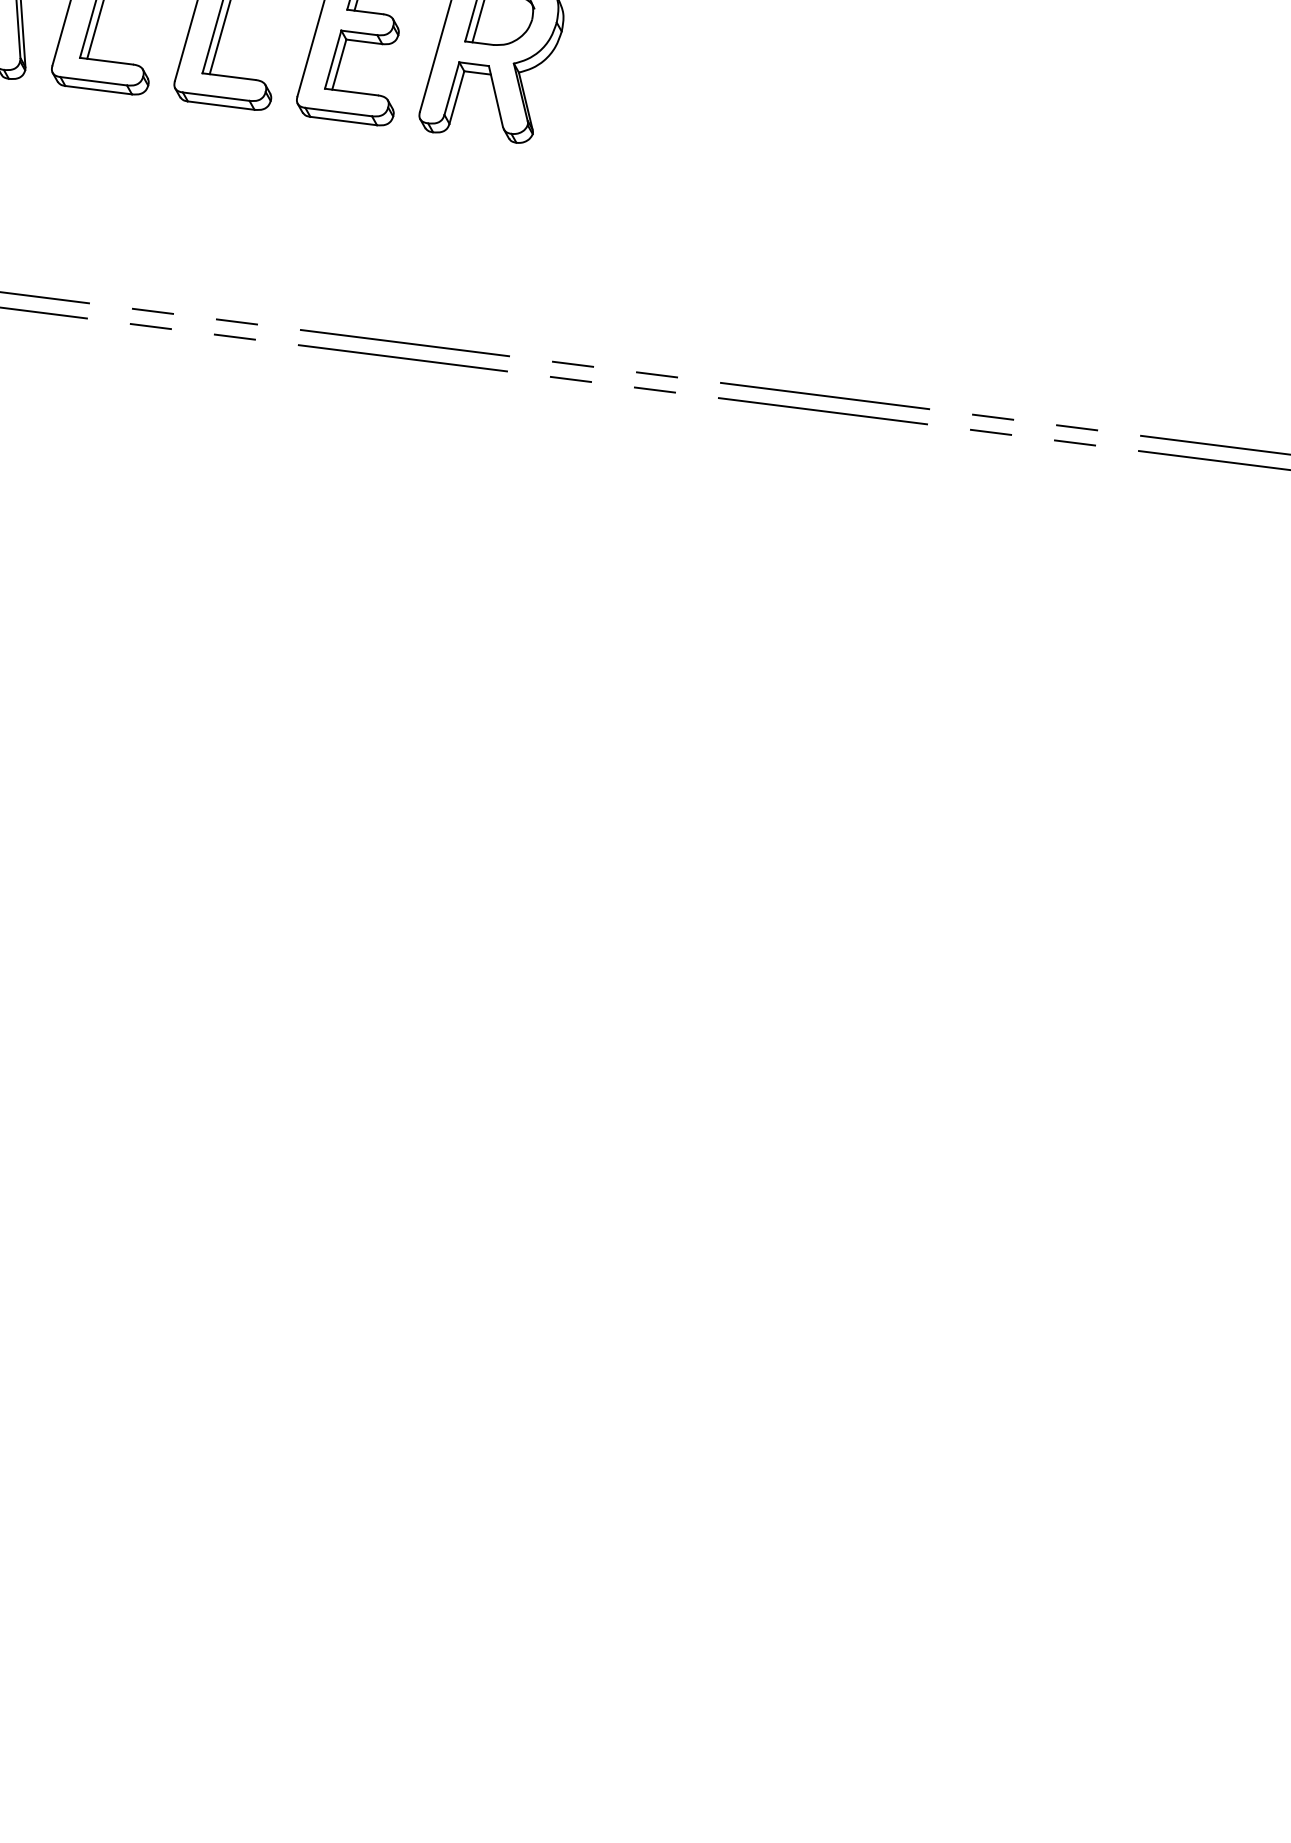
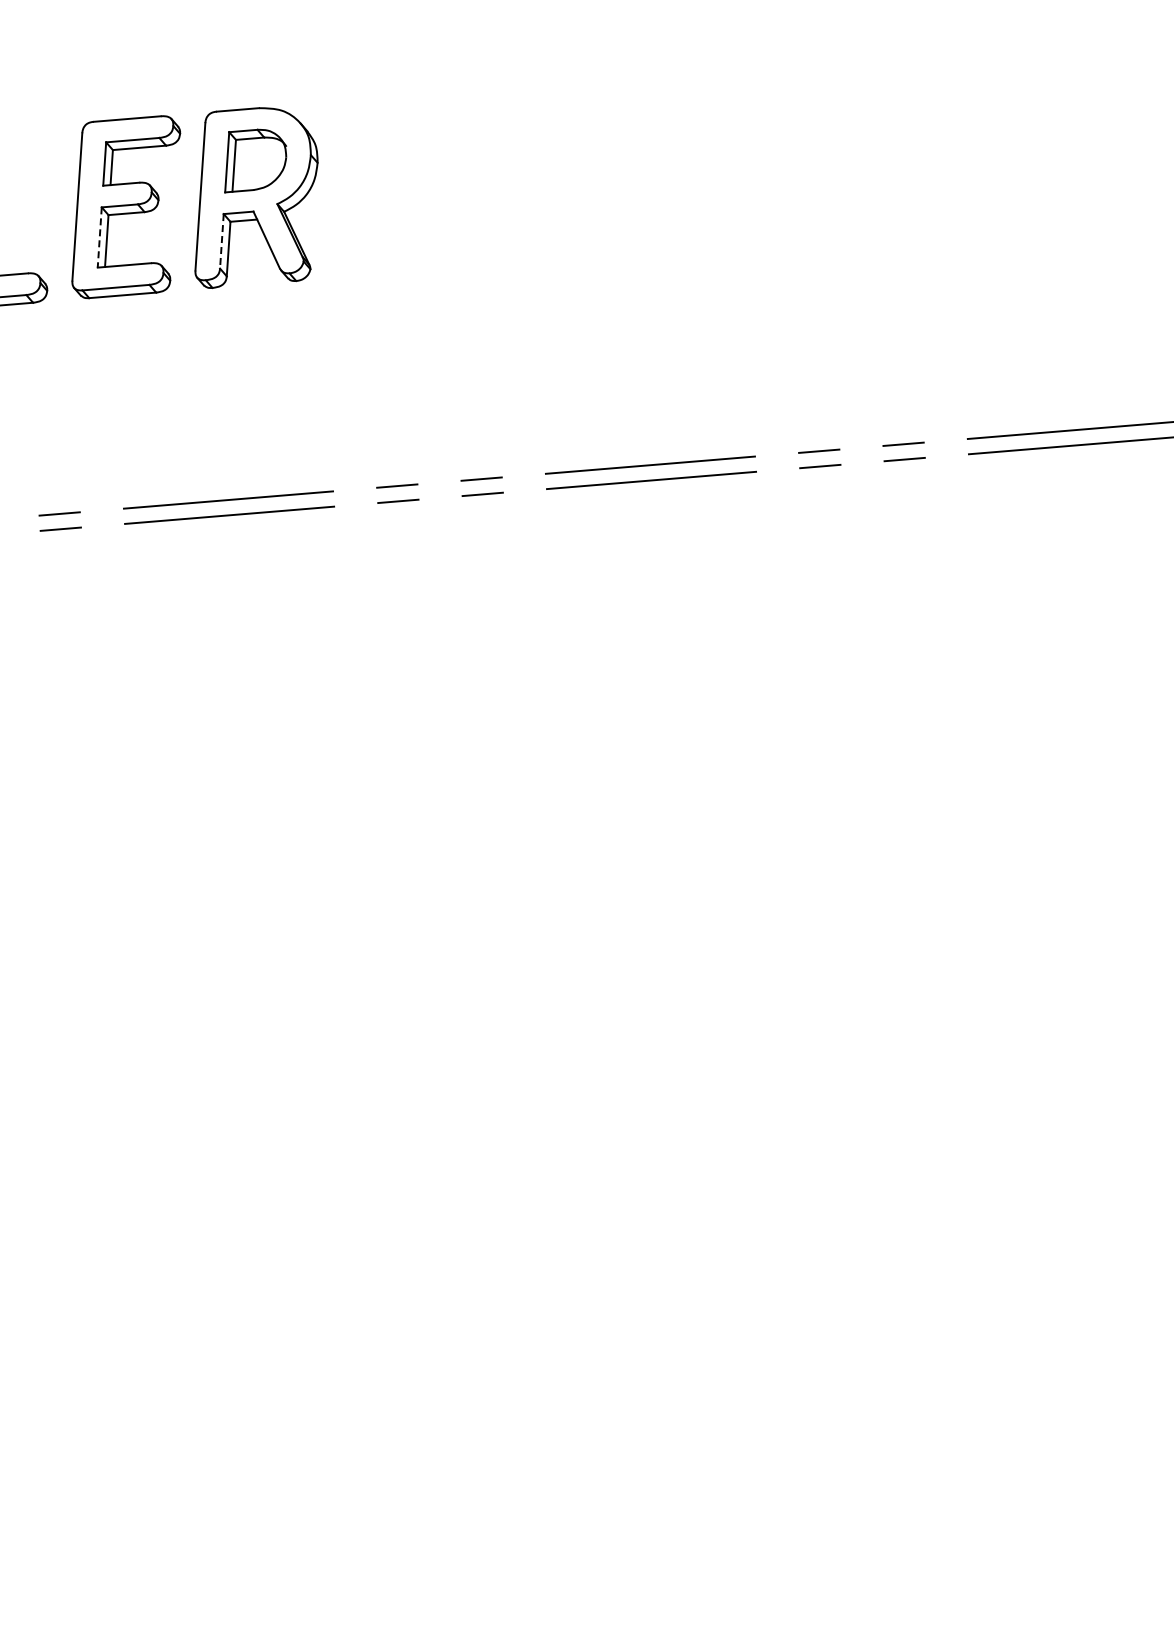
line: (333, 60) -> (100, 238), solid -> dashed
line: (451, 89) -> (221, 242), solid -> dashed

